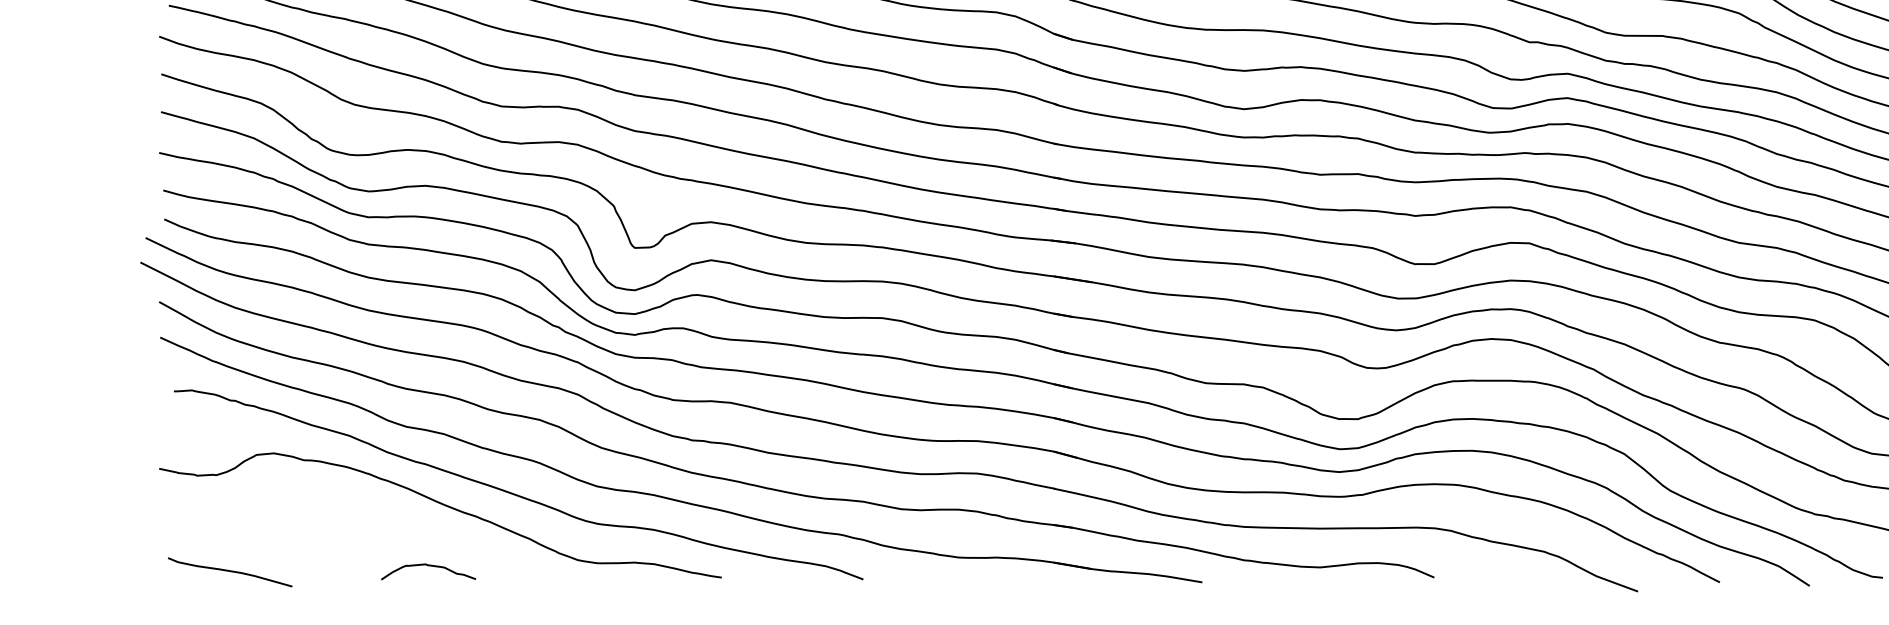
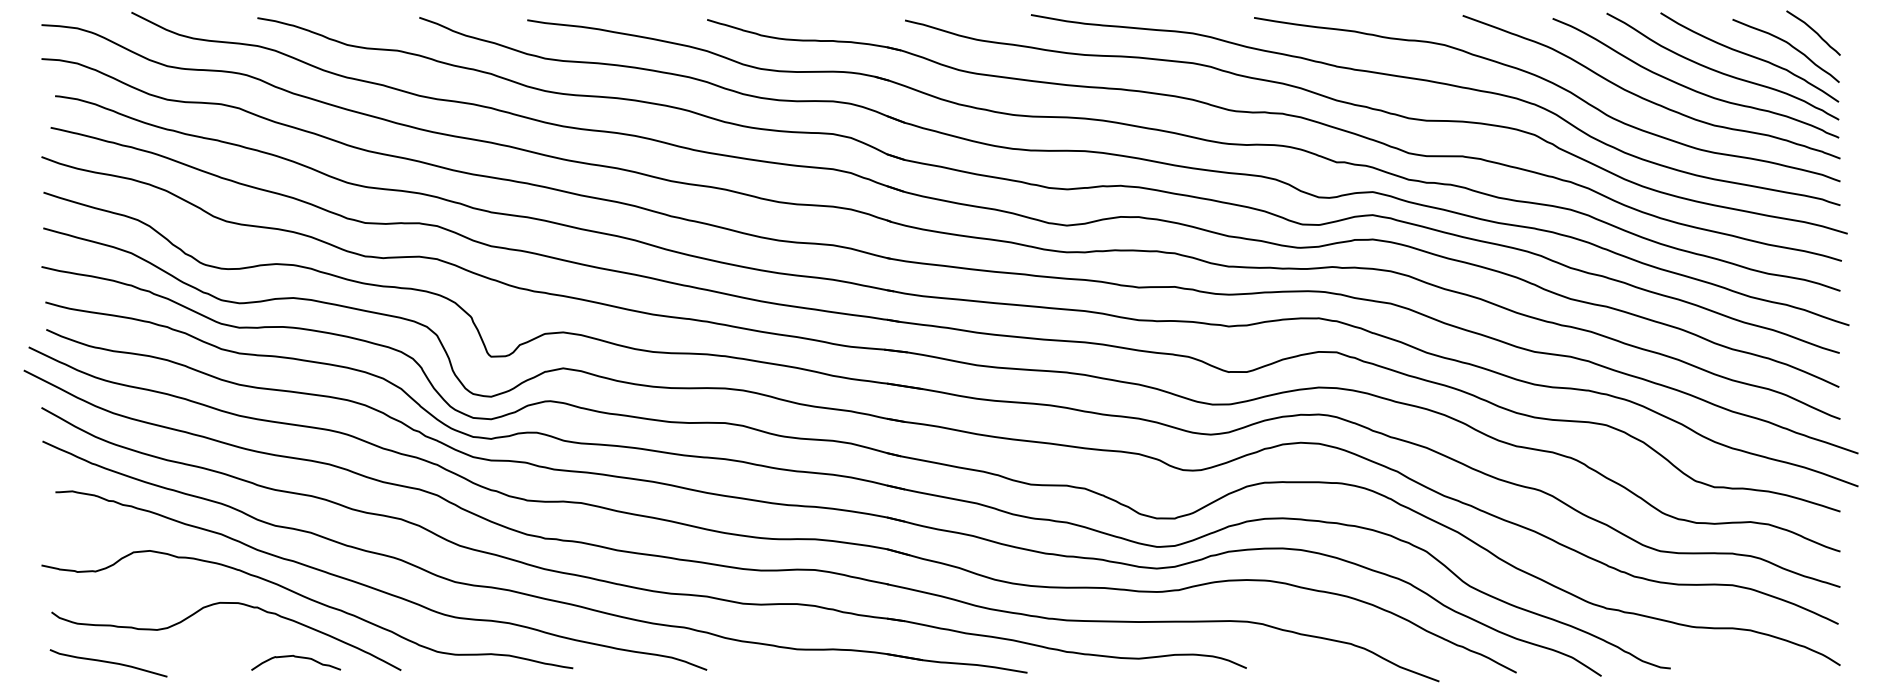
curve: (346, 510) -> (218, 604), added

